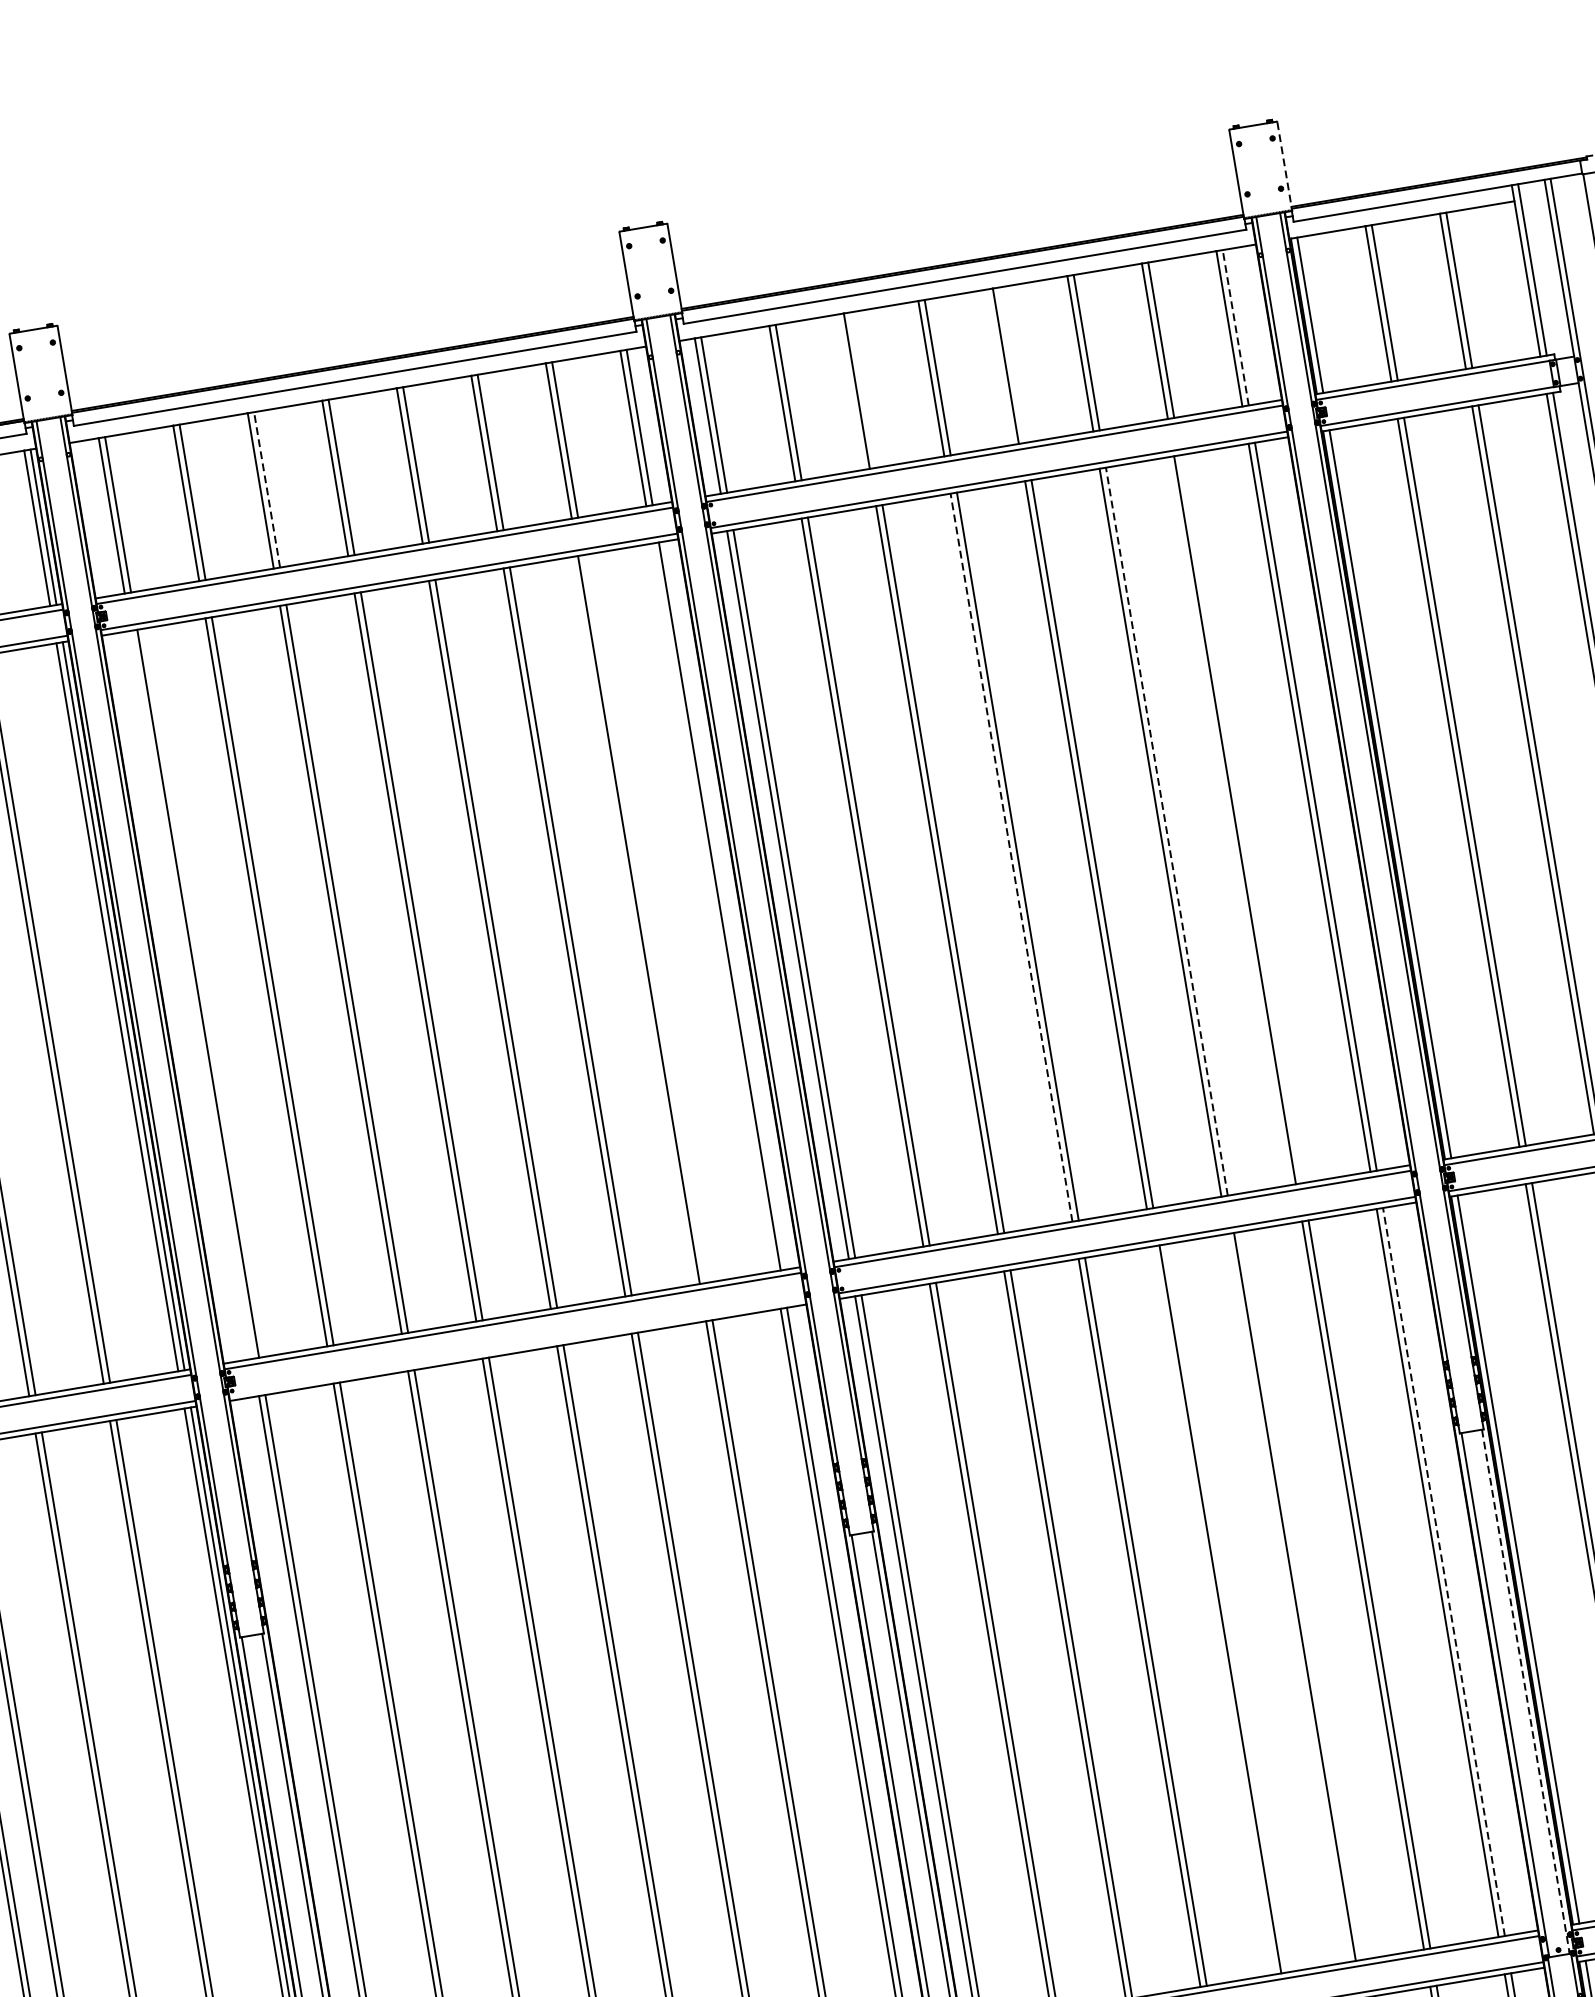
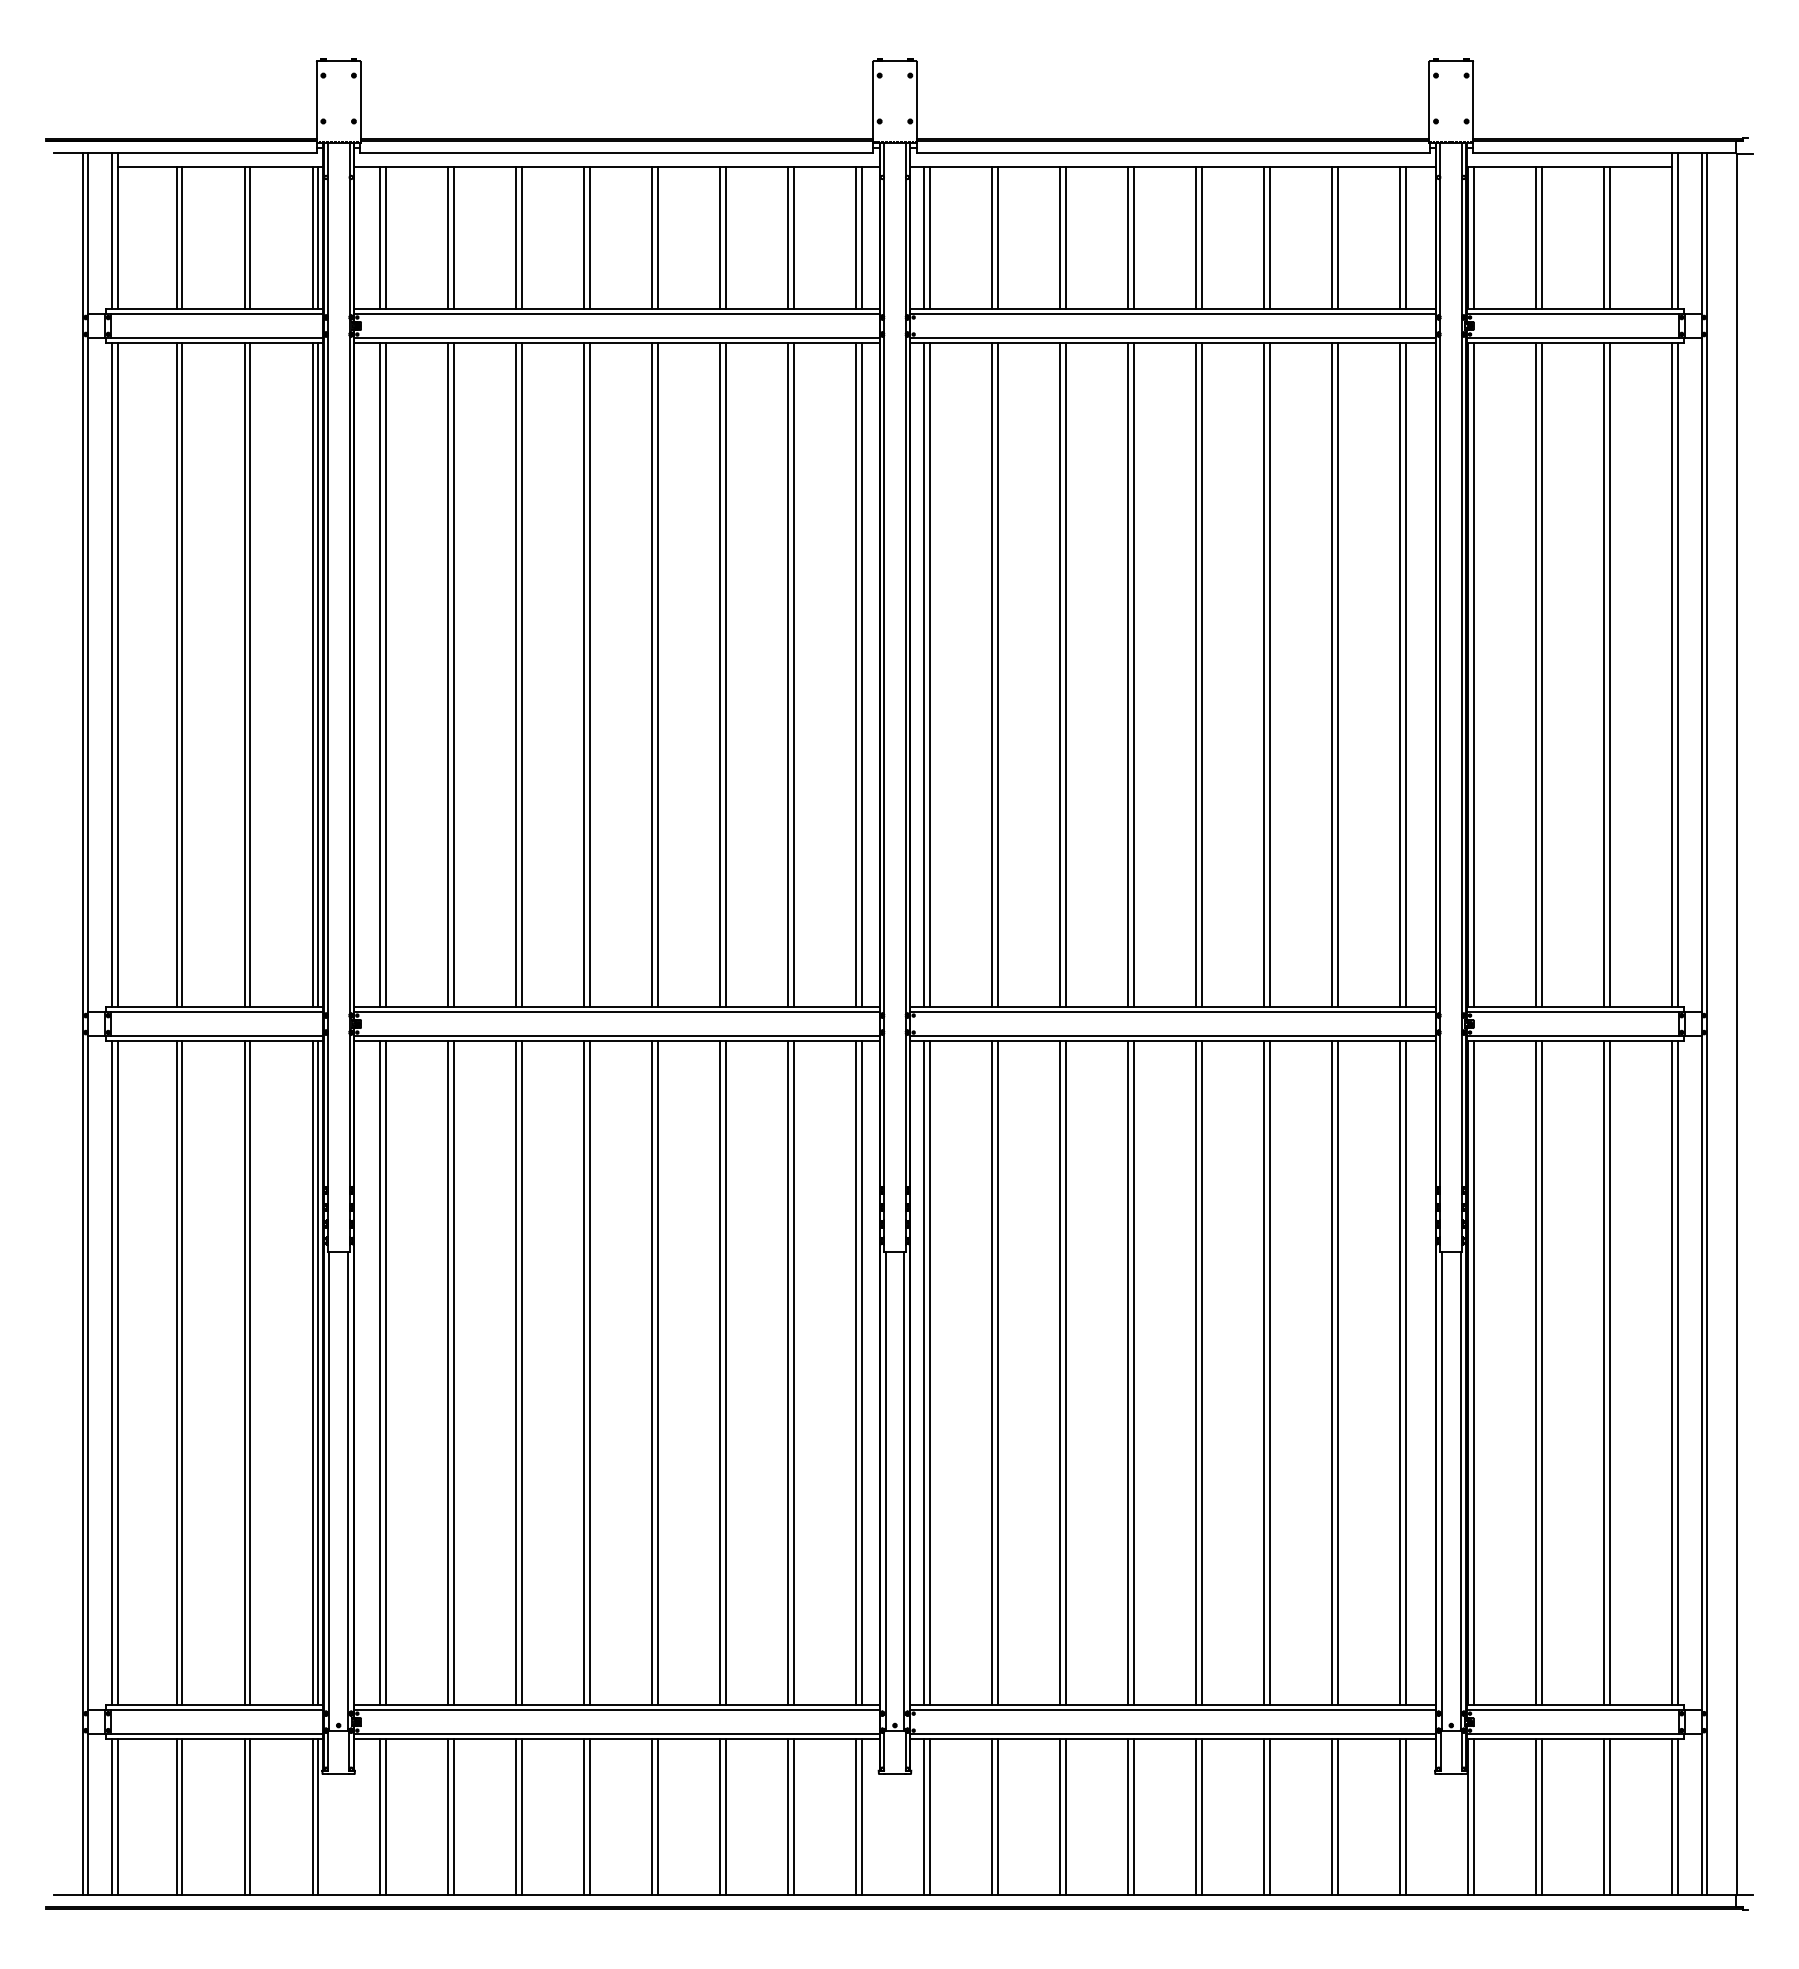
line: (1285, 166) -> (1473, 102), dashed -> solid
line: (1235, 328) -> (1405, 238), dashed -> solid
line: (1011, 365) -> (1201, 238), added
line: (862, 390) -> (1065, 238), added
line: (267, 490) -> (522, 238), dashed -> solid
line: (1241, 819) -> (1337, 675), added
line: (1166, 831) -> (1269, 674), dashed -> solid
line: (1011, 857) -> (1128, 674), dashed -> solid
line: (713, 908) -> (856, 675), added
line: (645, 919) -> (794, 675), added
line: (192, 995) -> (380, 675), added
line: (516, 1346) -> (616, 1035), added
line: (1443, 1571) -> (1405, 1372), dashed -> solid
line: (1289, 1598) -> (1264, 1373), added
line: (1214, 1610) -> (1196, 1373), added
line: (1525, 1692) -> (1460, 1492), dashed -> solid

